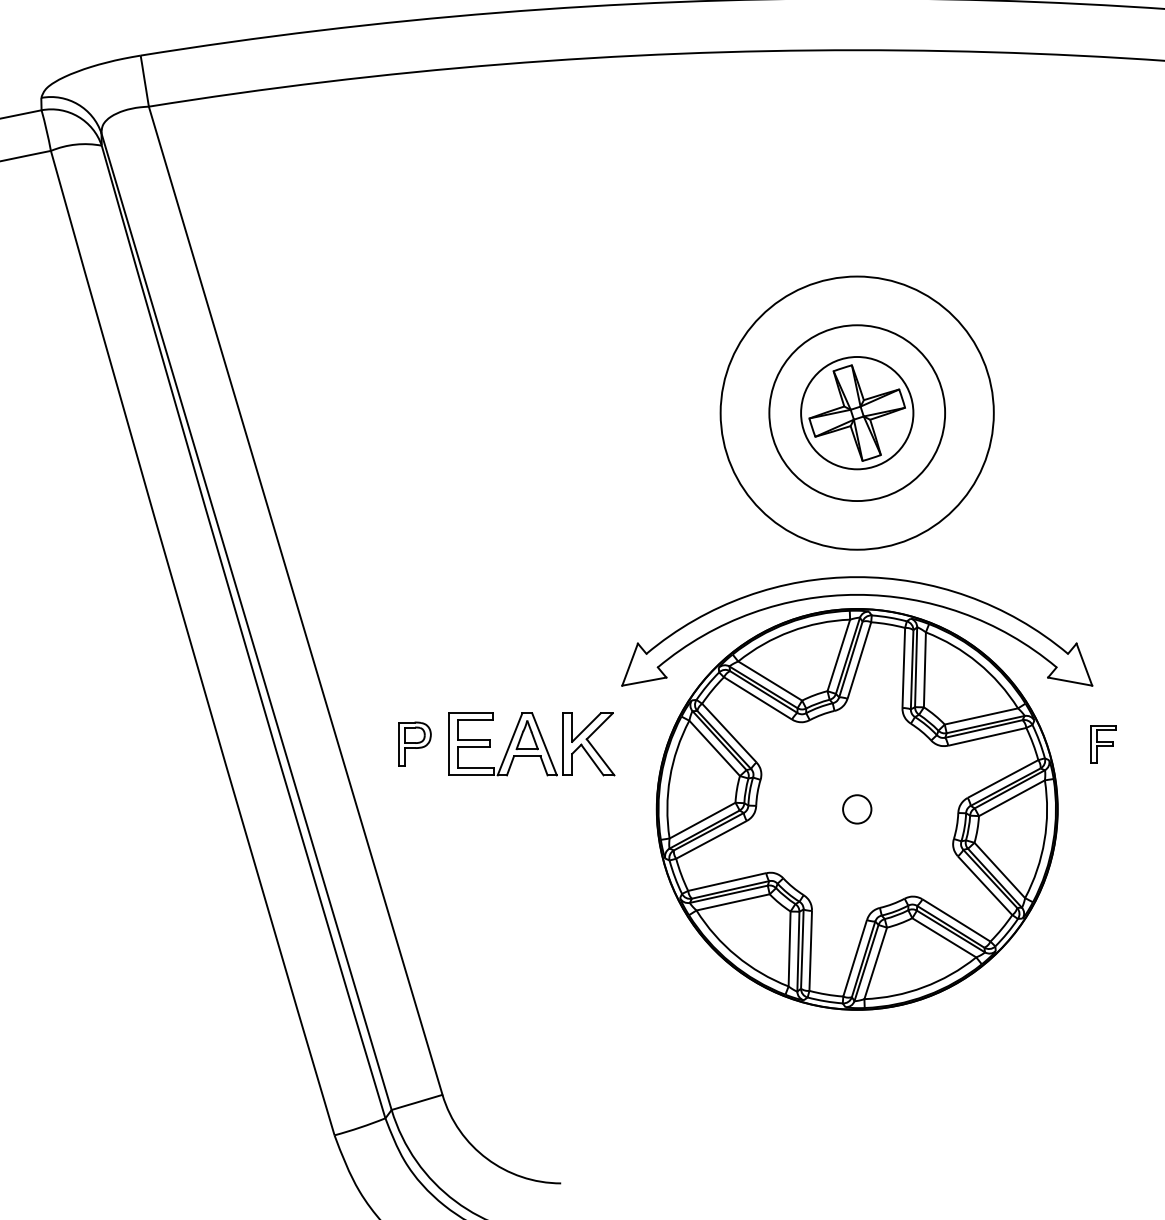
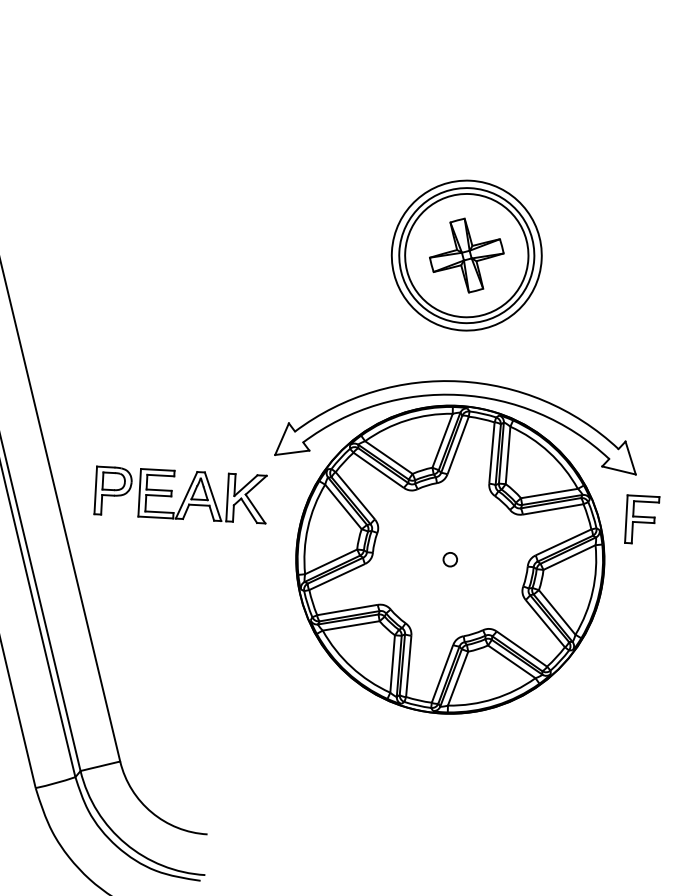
circle: (856, 412) -> (466, 255), size x0.71
circle: (857, 412) -> (467, 255), size x1.43
part: (414, 743) -> (113, 490), size x1.43
part: (1103, 743) -> (642, 519), size x1.67
circle: (857, 809) -> (450, 559), size x0.62

